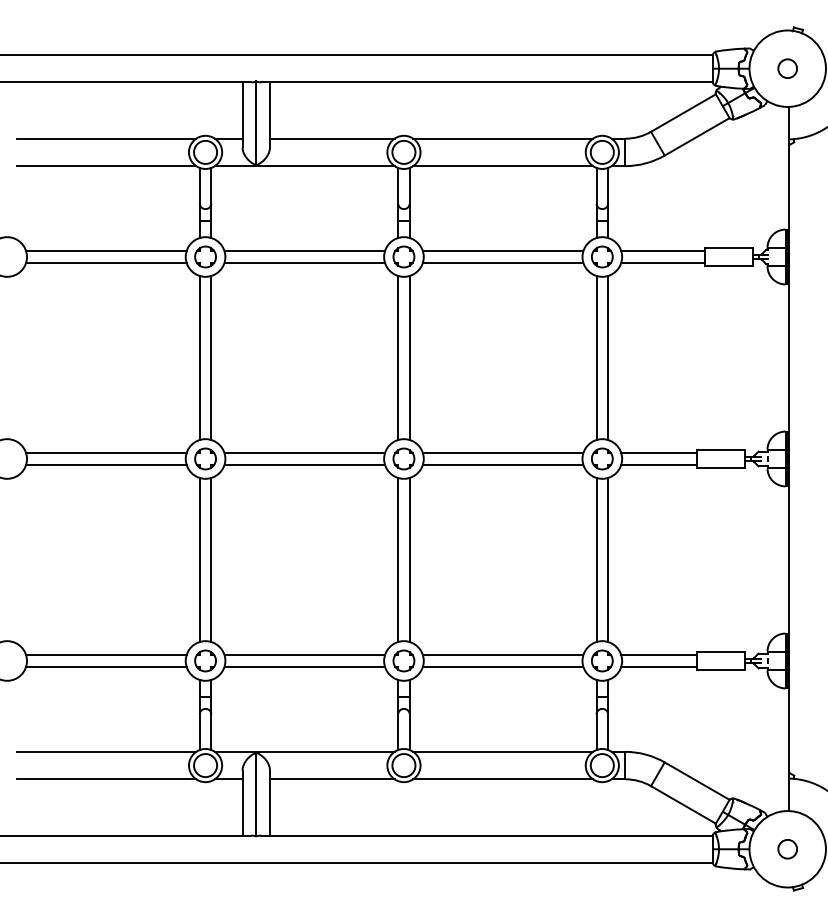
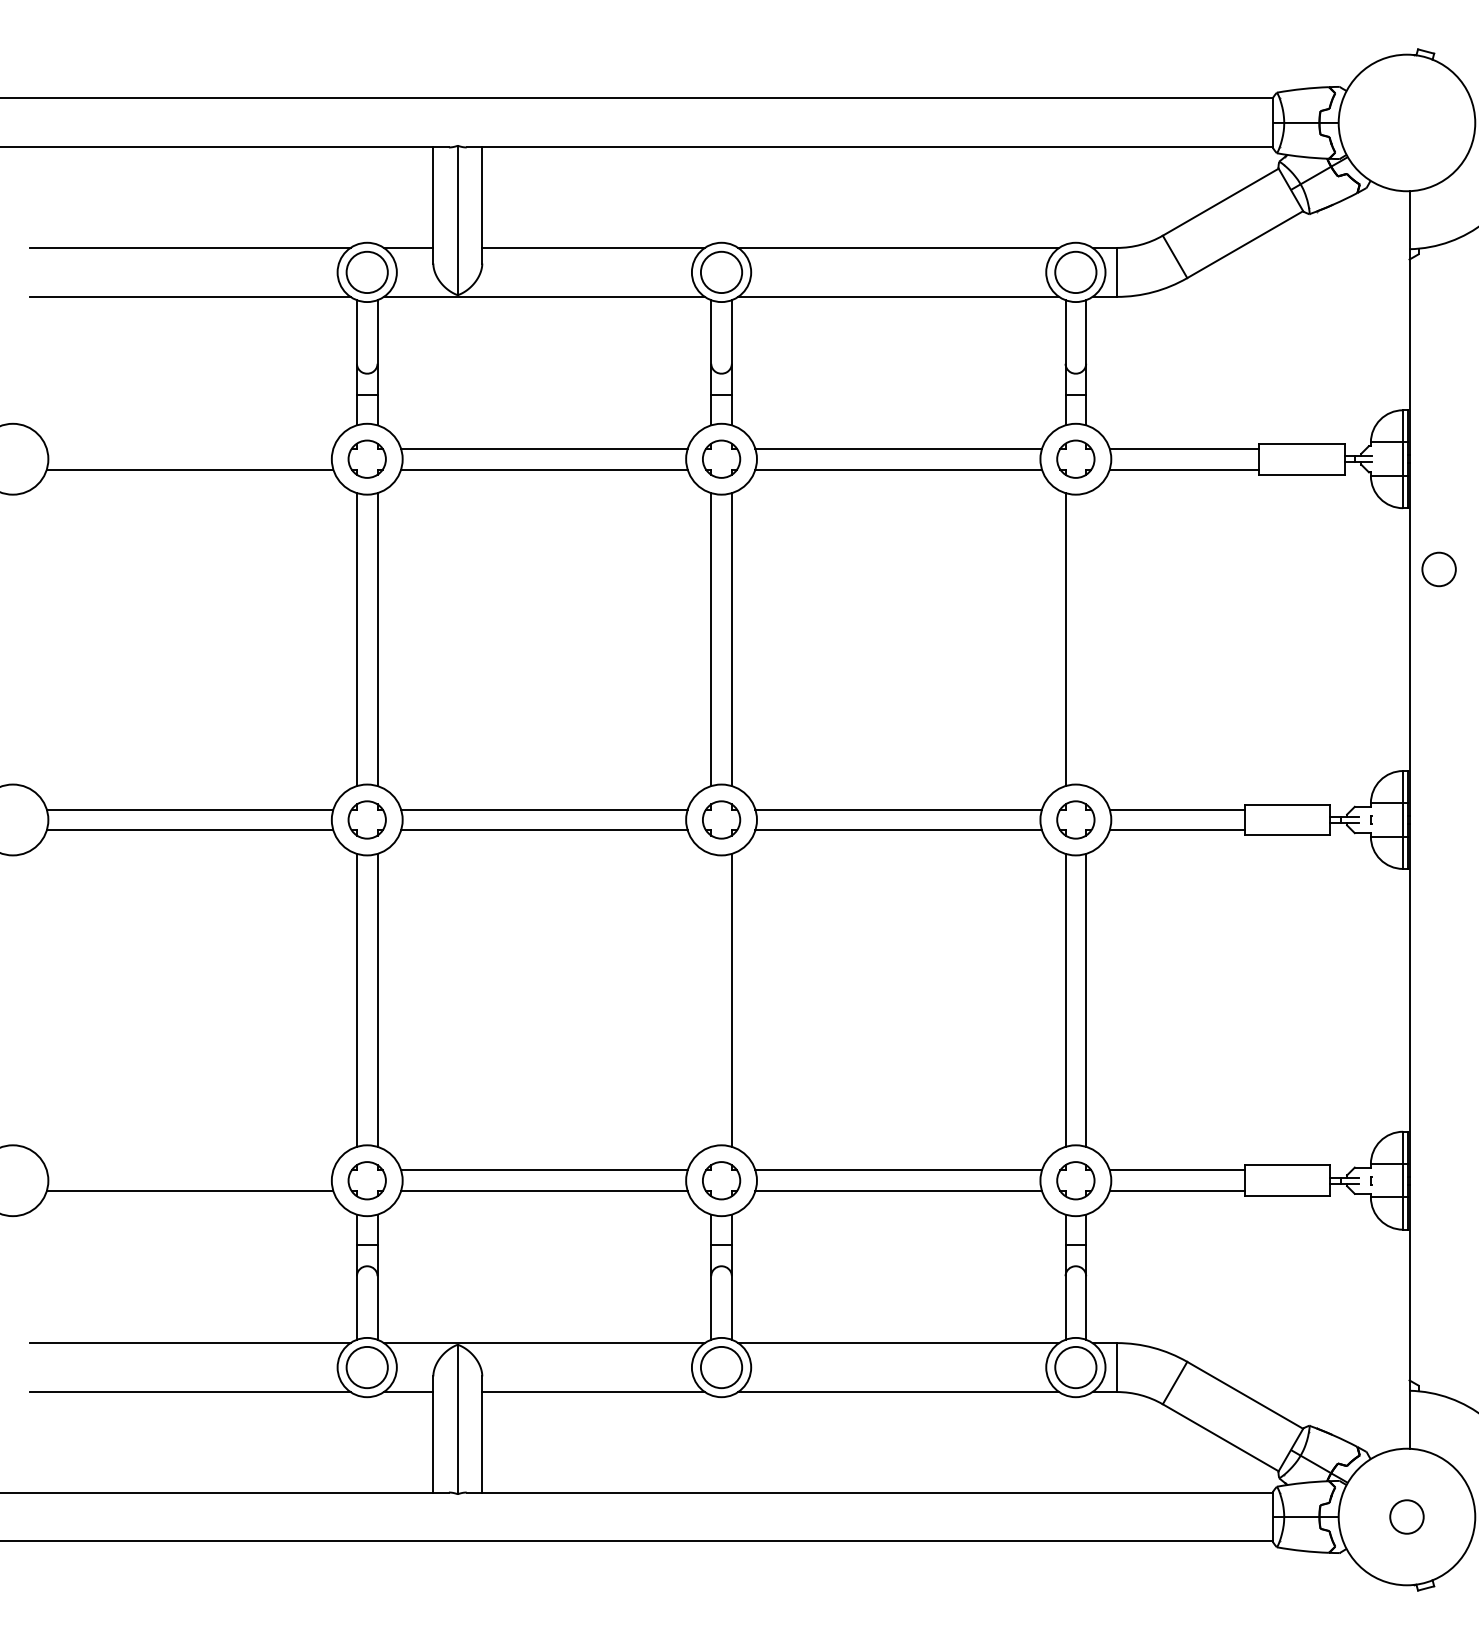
circle: (787, 68) -> (1438, 569), moved
line: (106, 251) -> (190, 449), removed
line: (608, 357) -> (1086, 638), removed
line: (398, 559) -> (711, 999), removed
line: (106, 655) -> (190, 1170), removed

